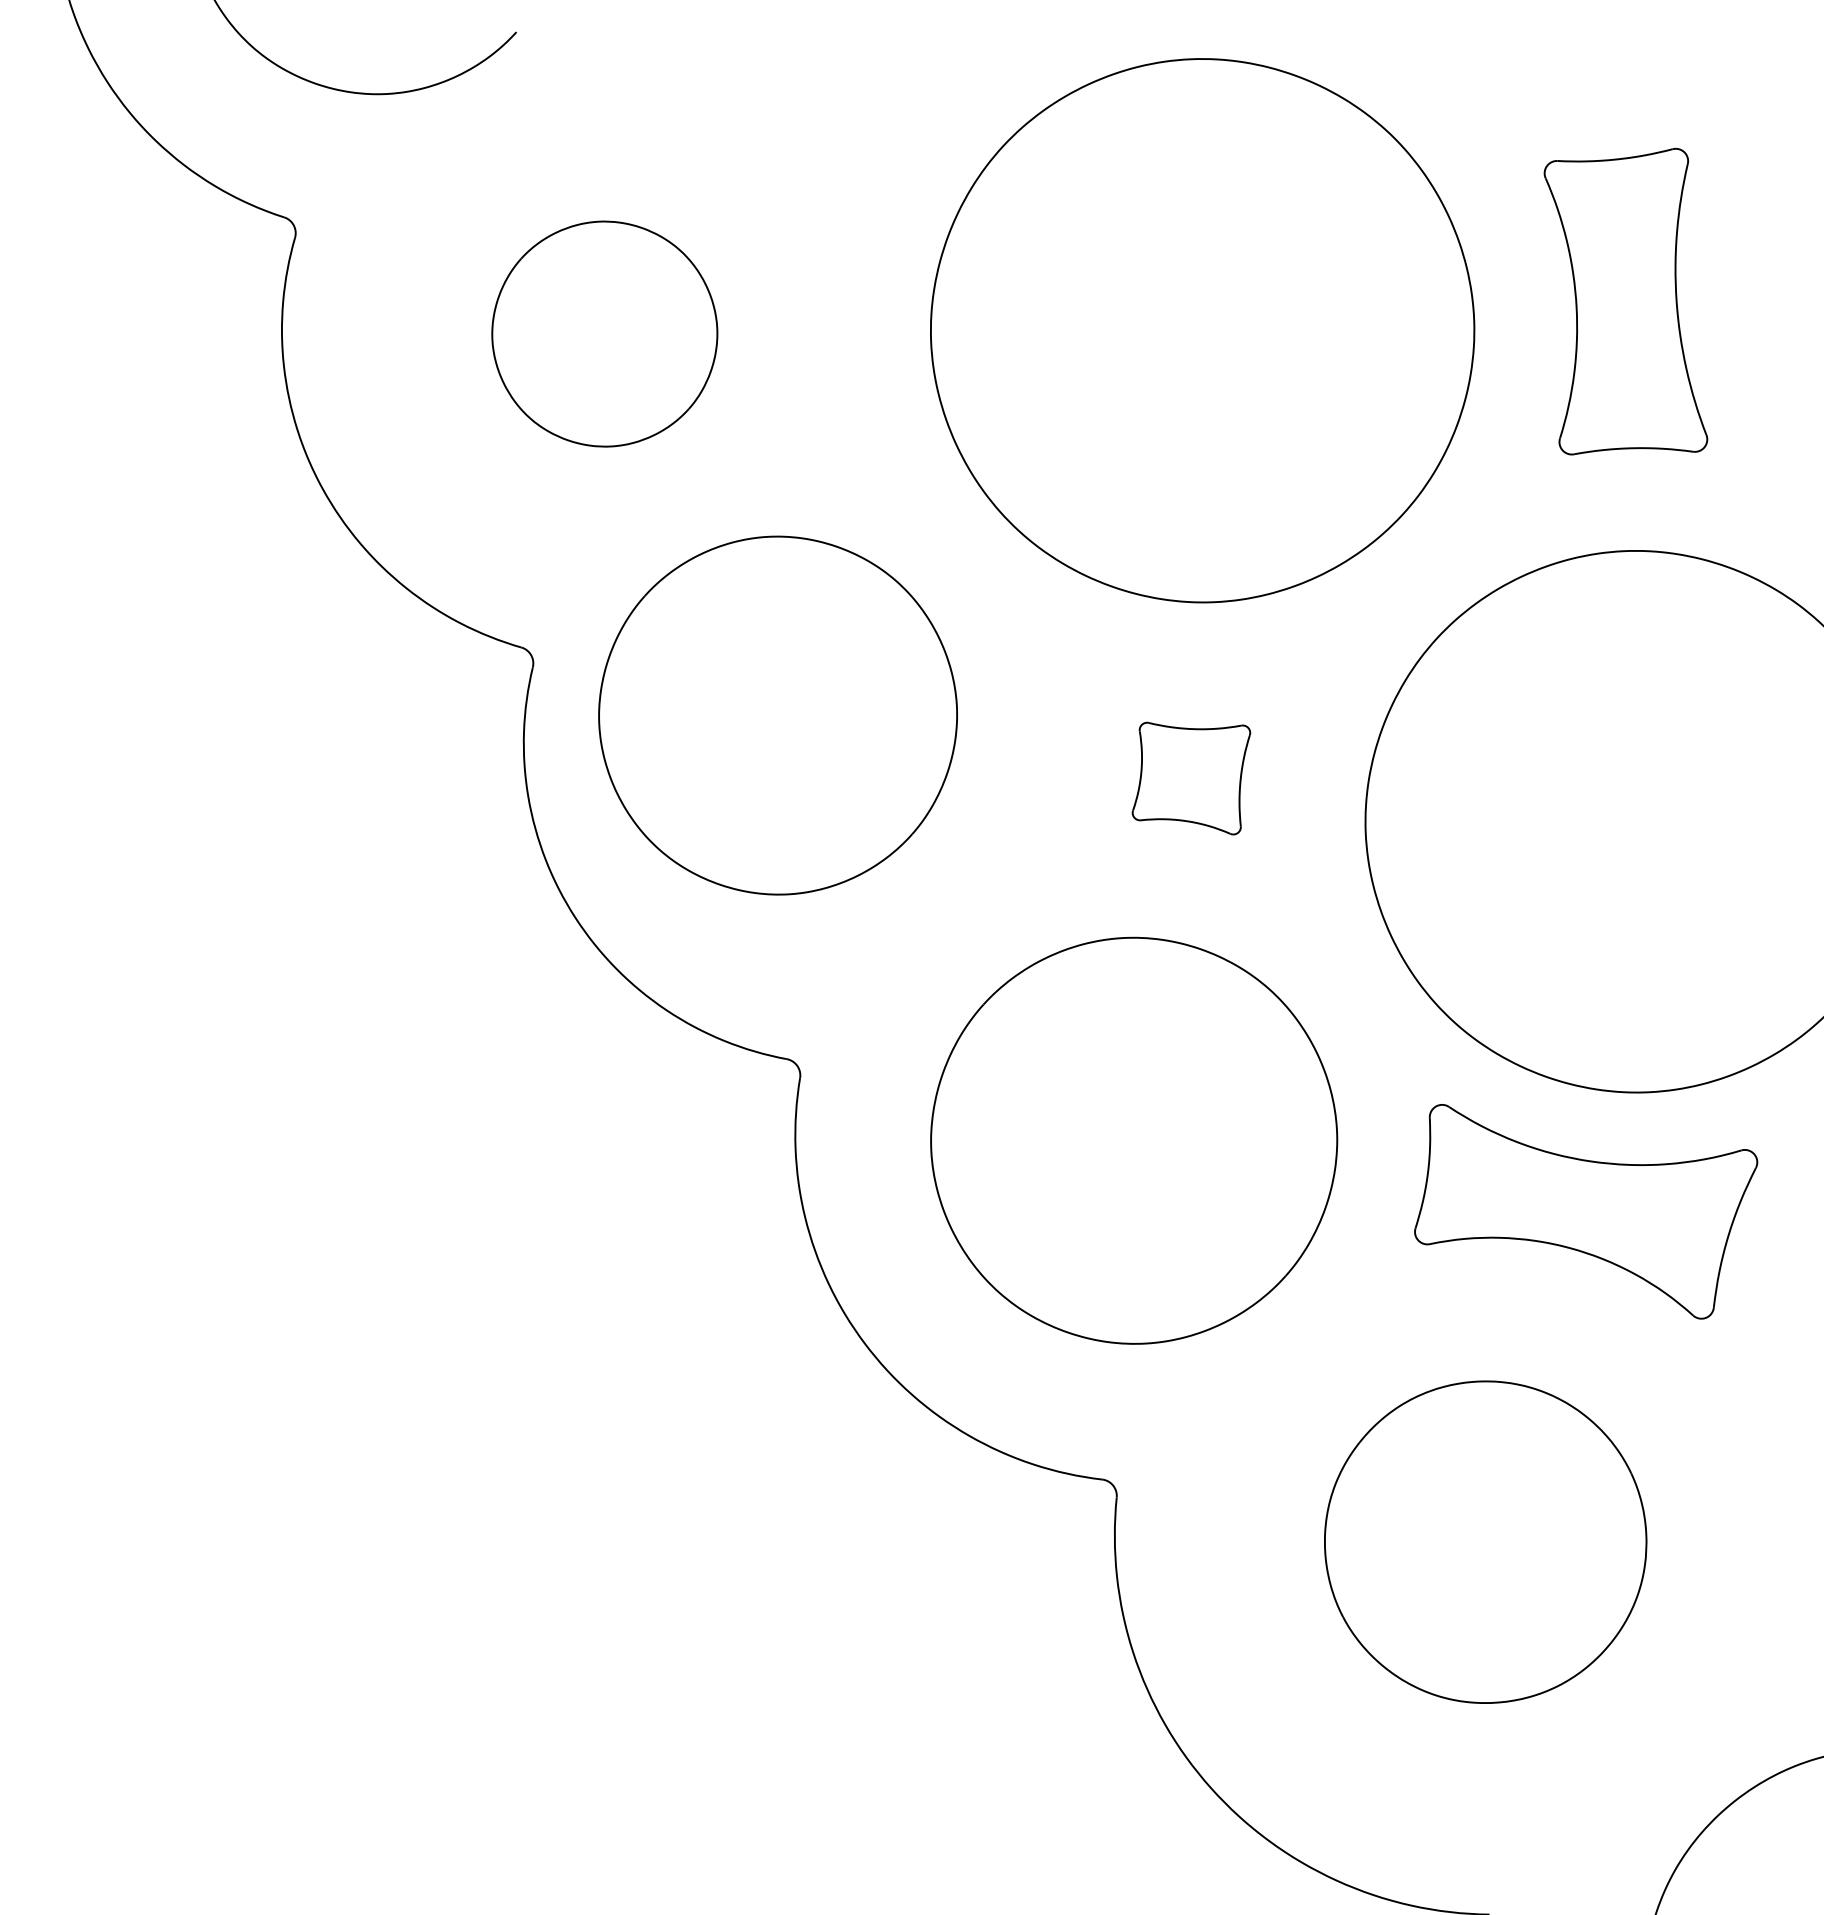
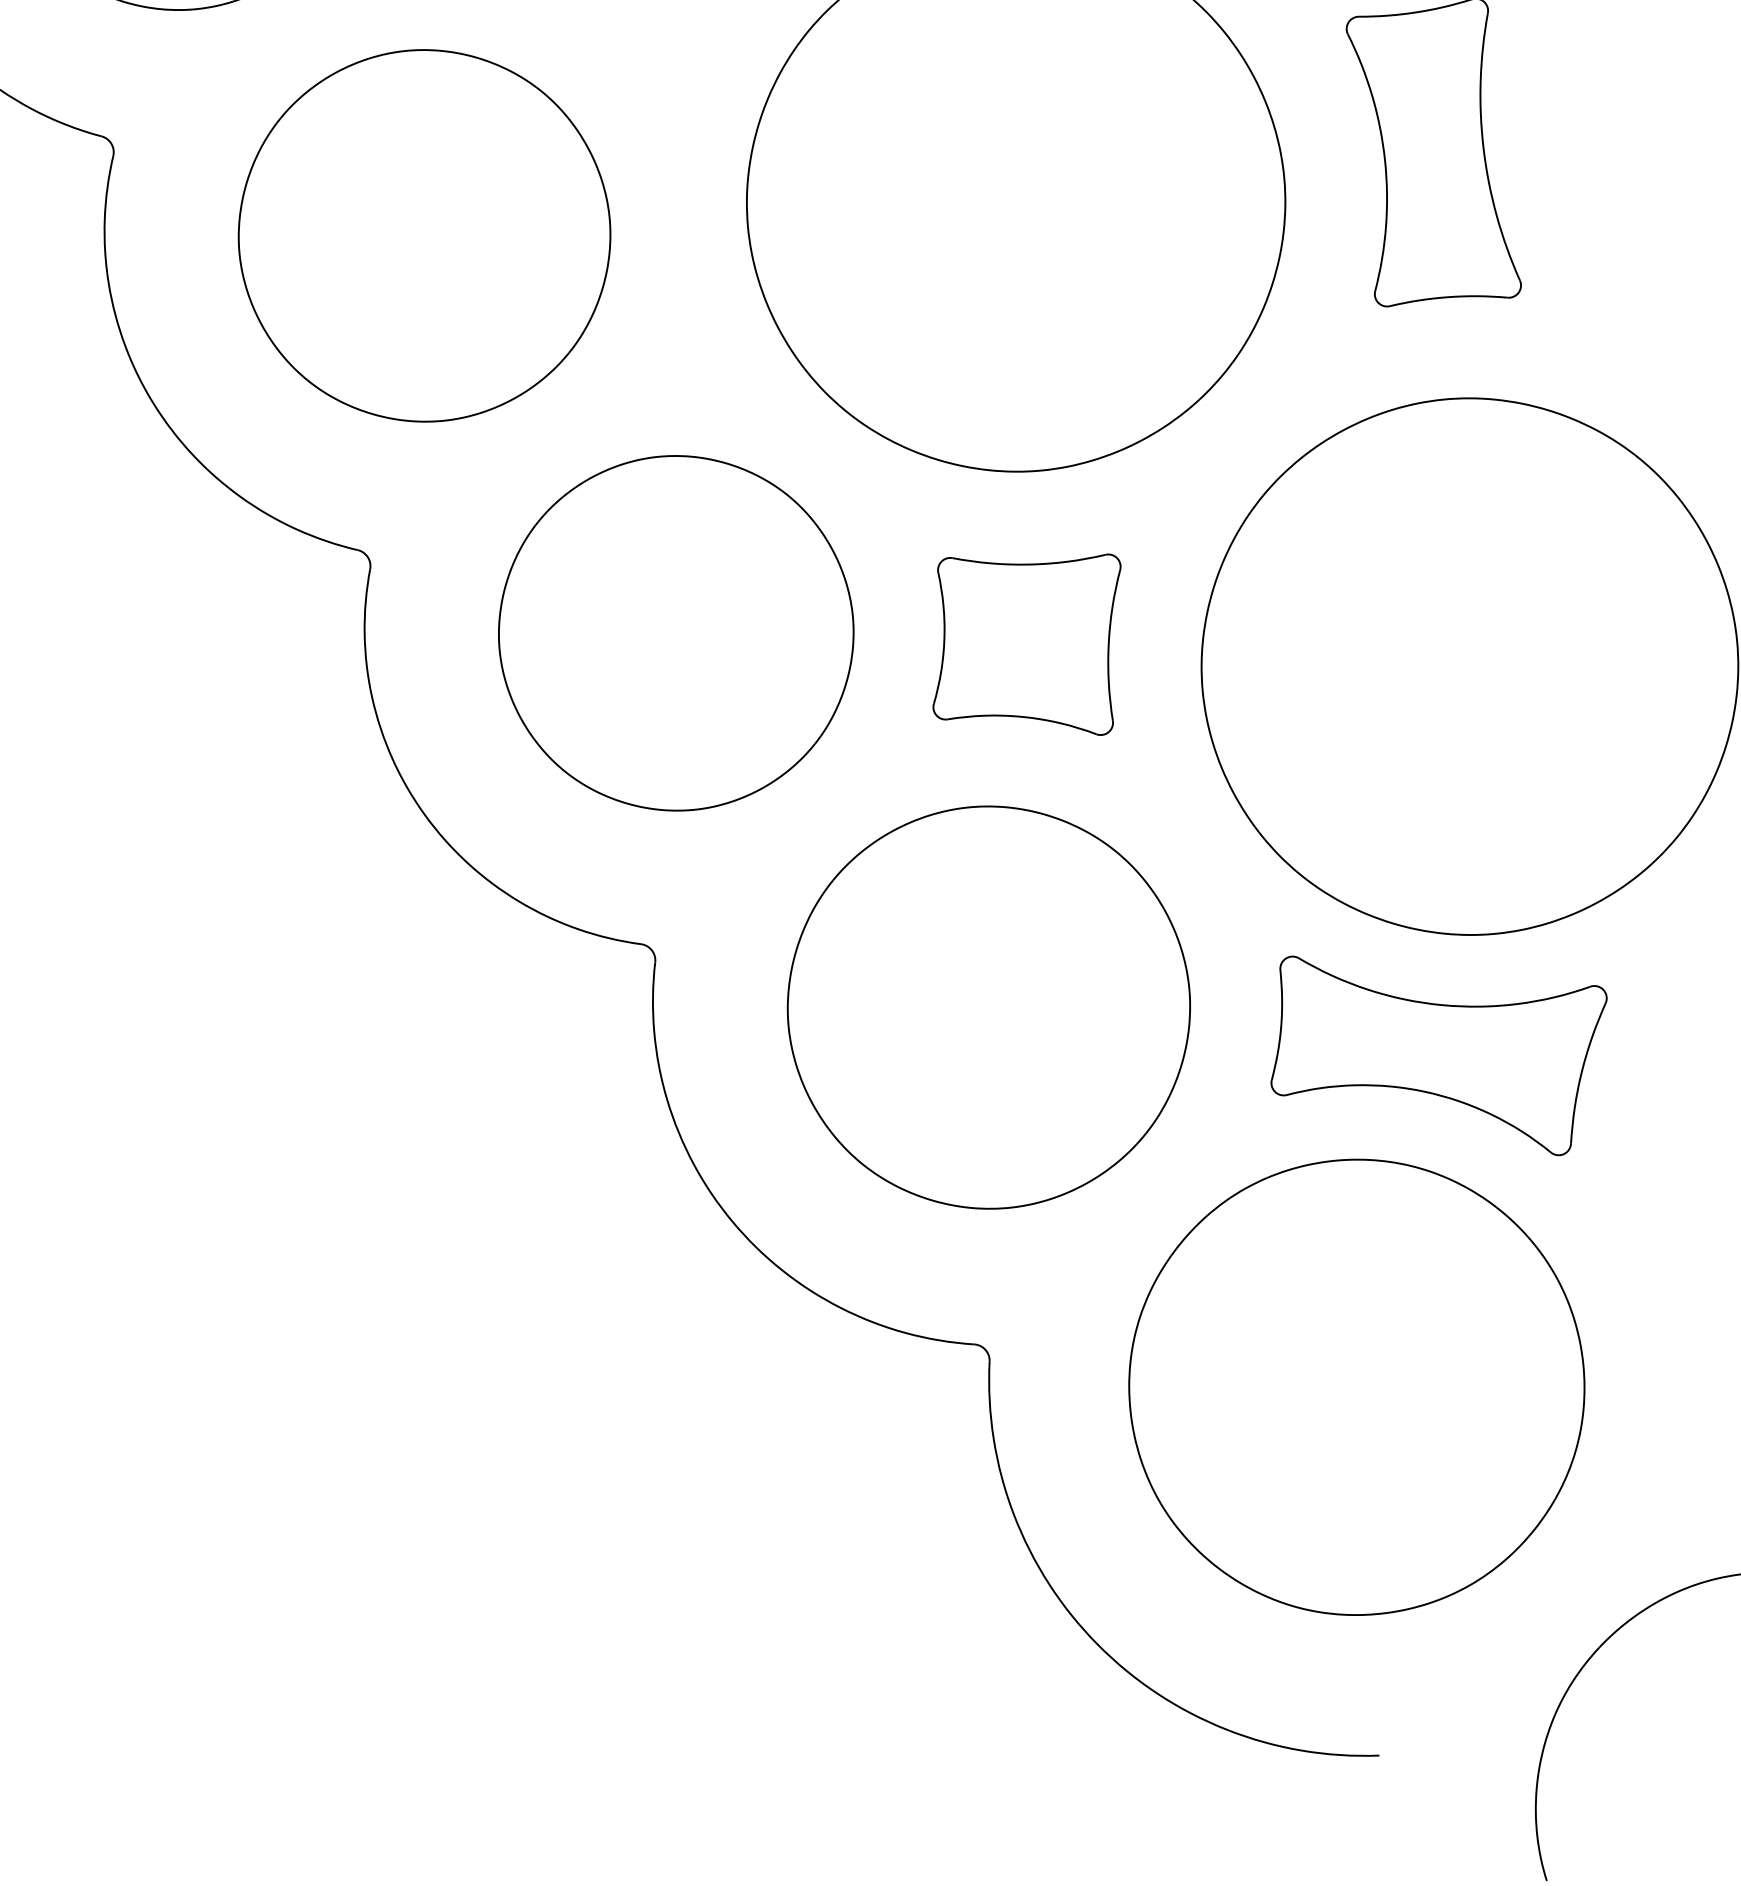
part: (604, 333) -> (424, 235), size x1.67
part: (777, 715) -> (675, 633), moved
part: (1191, 778) -> (1027, 646), size x1.67
part: (1485, 1541) -> (1356, 1386), size x1.43

